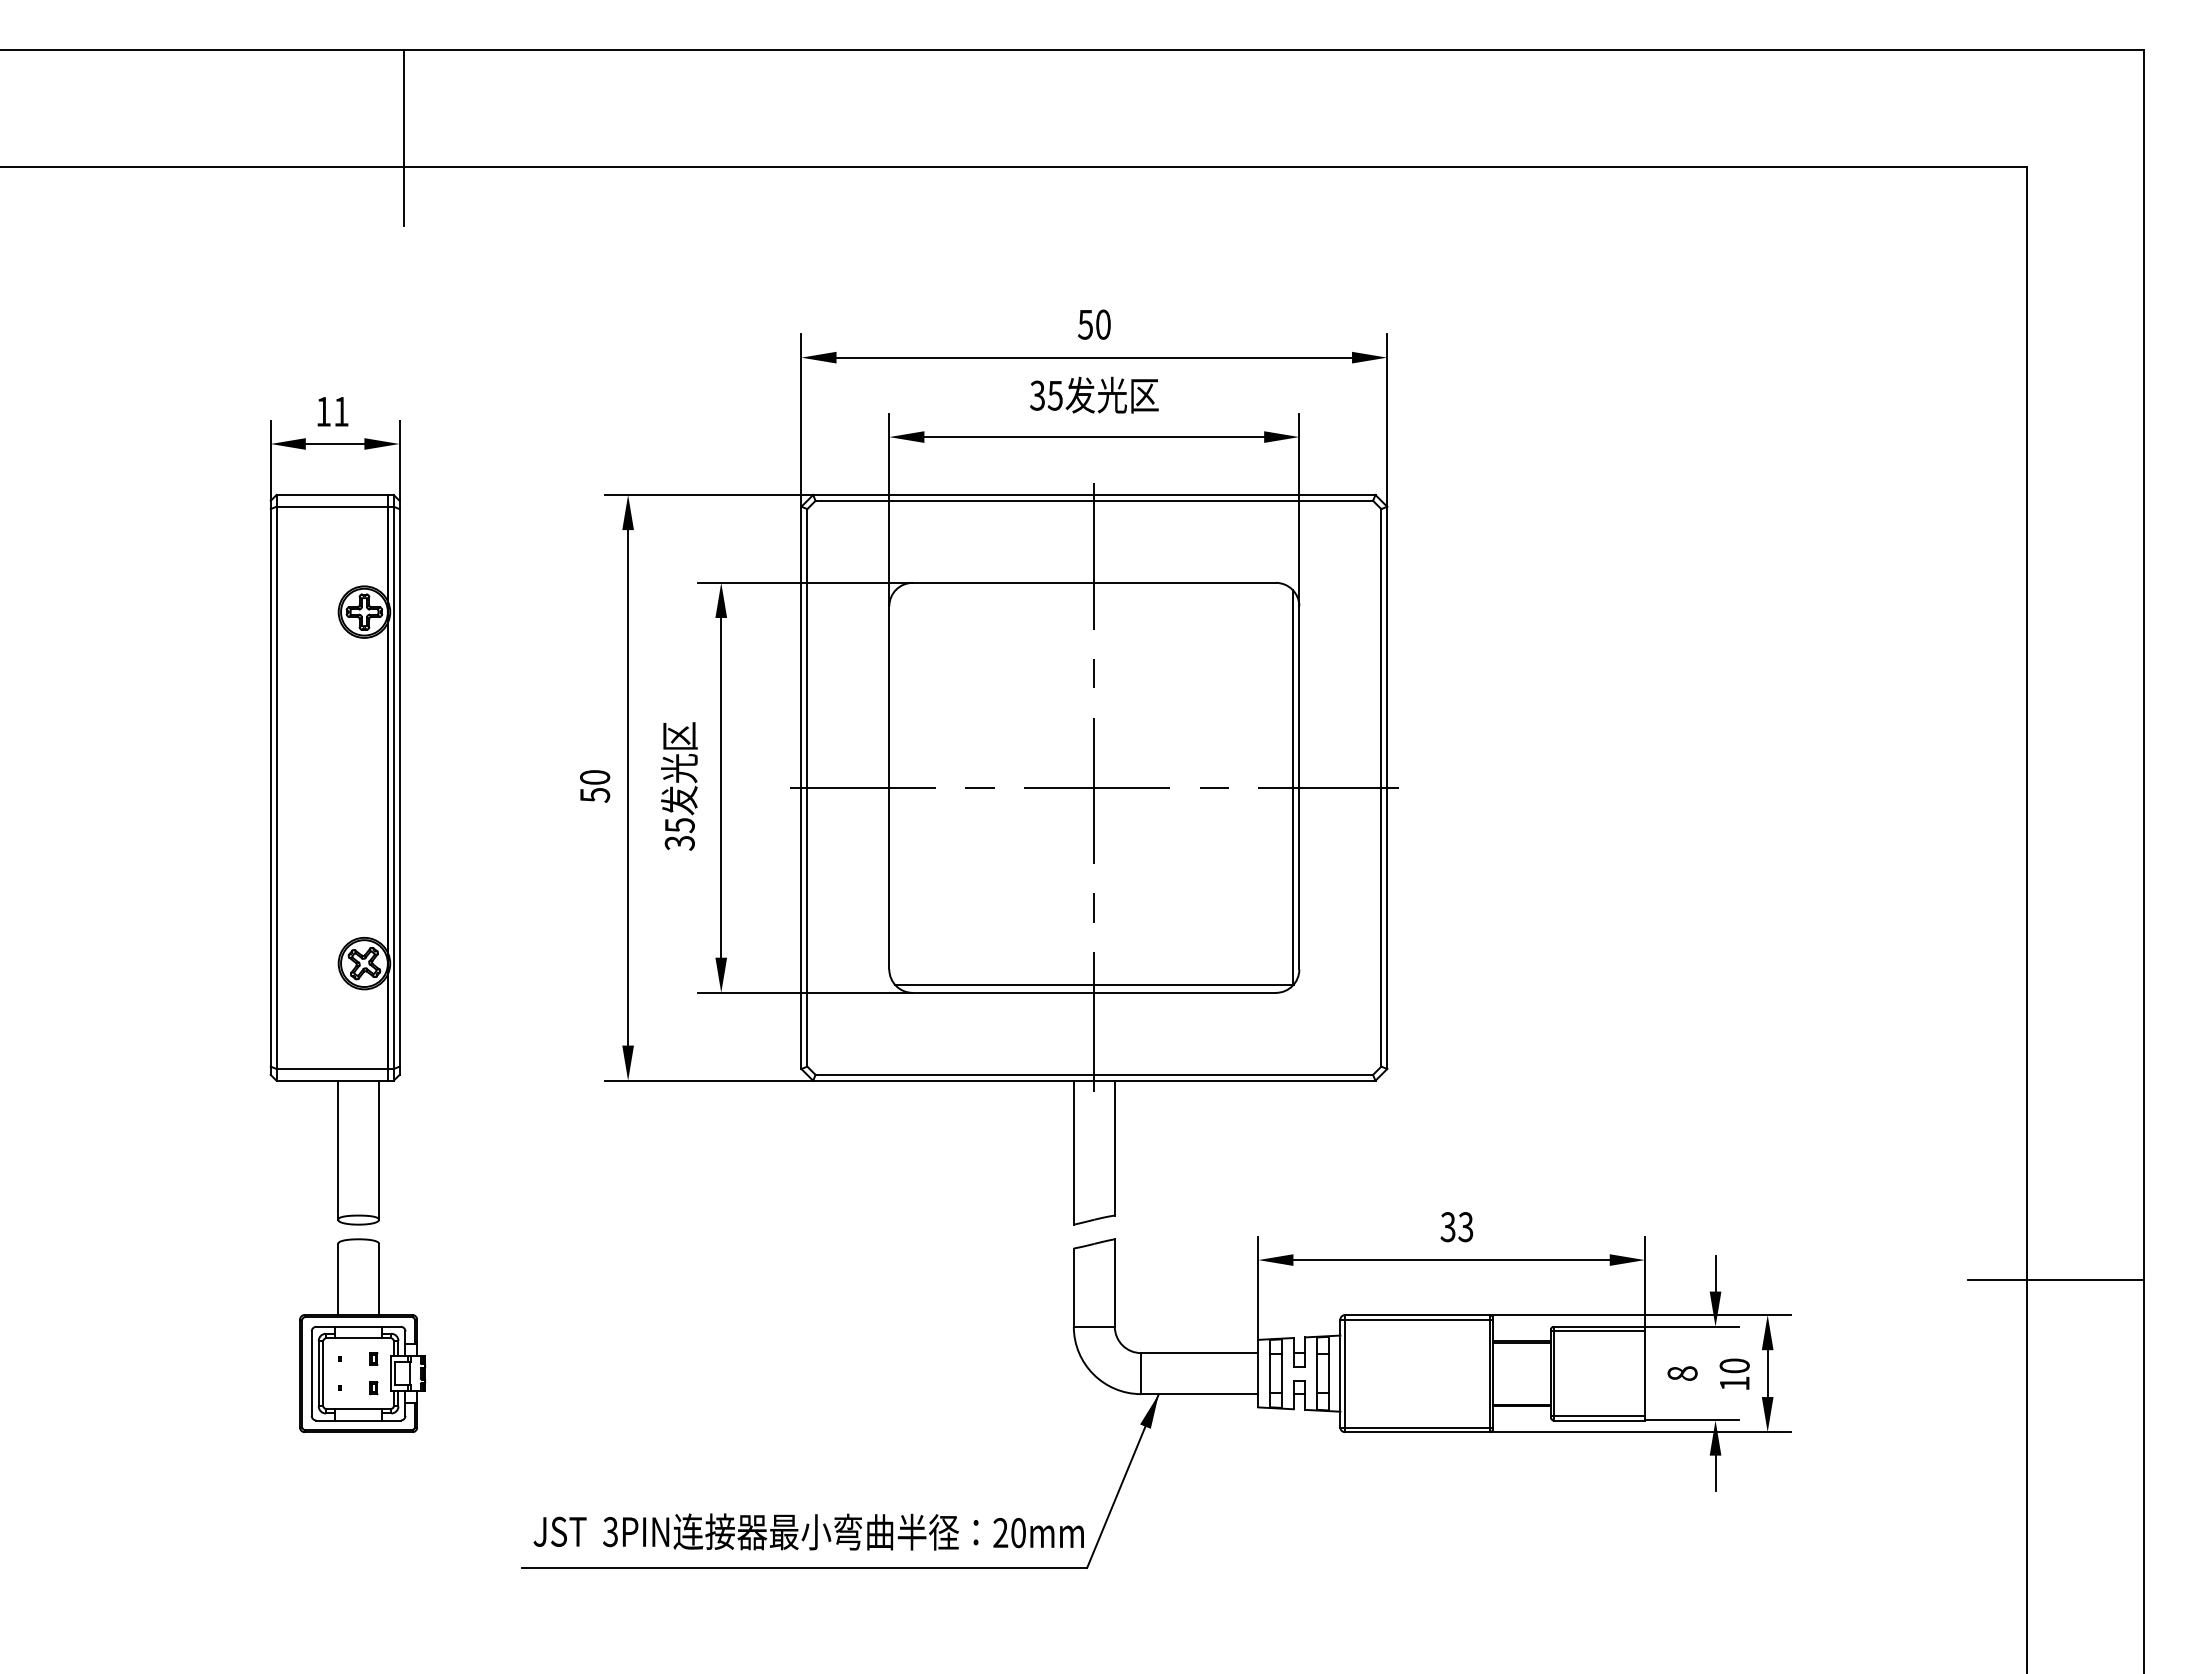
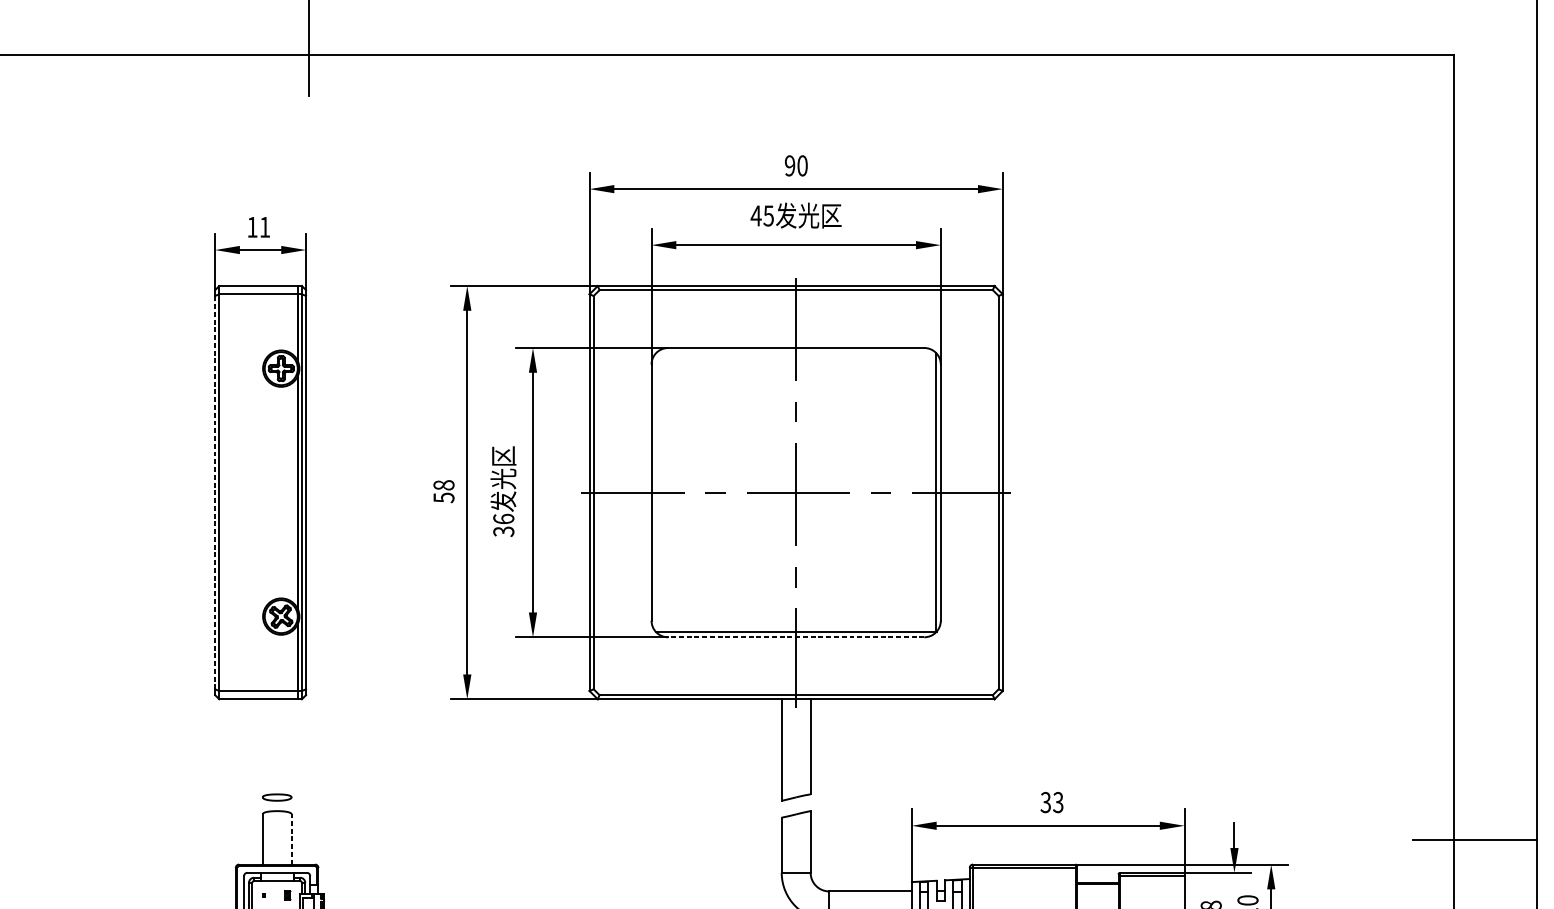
text: (1085, 324) -> (789, 165), 50 -> 90
text: (1037, 395) -> (756, 215), 35 -> 45
text: (594, 777) -> (443, 485), 50 -> 58
line: (270, 787) -> (214, 492), solid -> dashed
text: (679, 825) -> (503, 519), 35 -> 36
line: (1094, 992) -> (796, 637), solid -> dashed
line: (338, 1149) -> (262, 747), removed
line: (379, 1149) -> (291, 747), removed
line: (379, 1279) -> (291, 839), solid -> dashed

